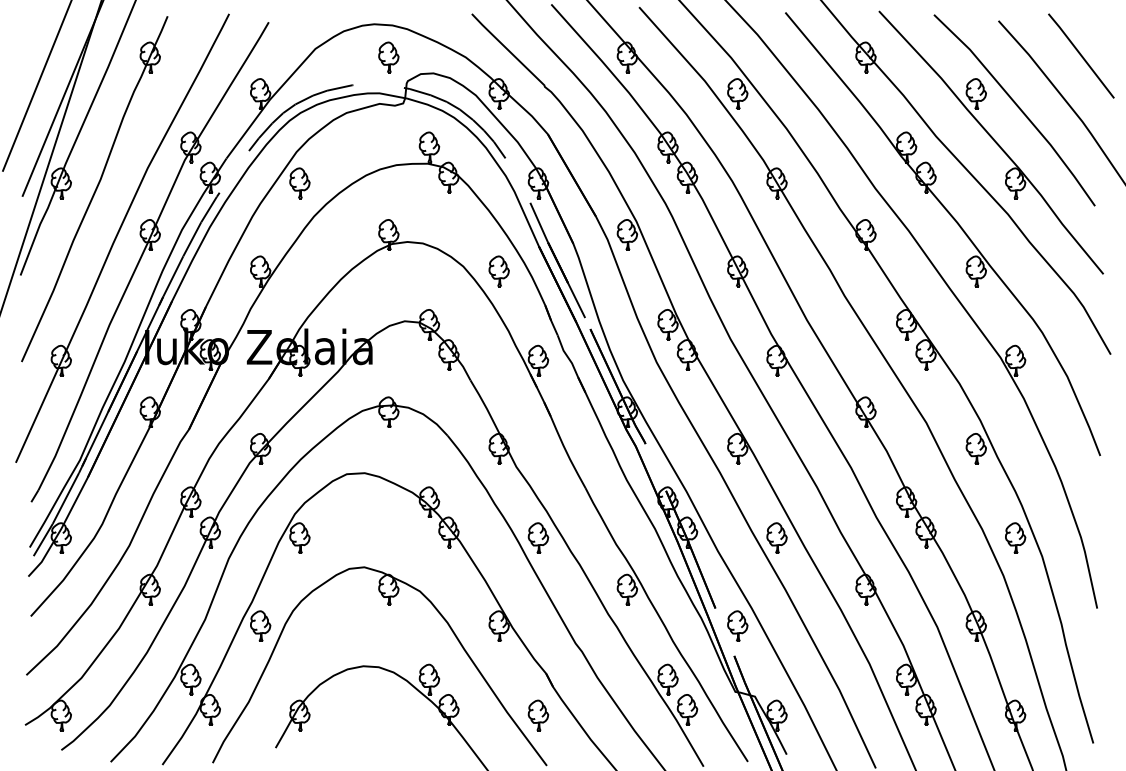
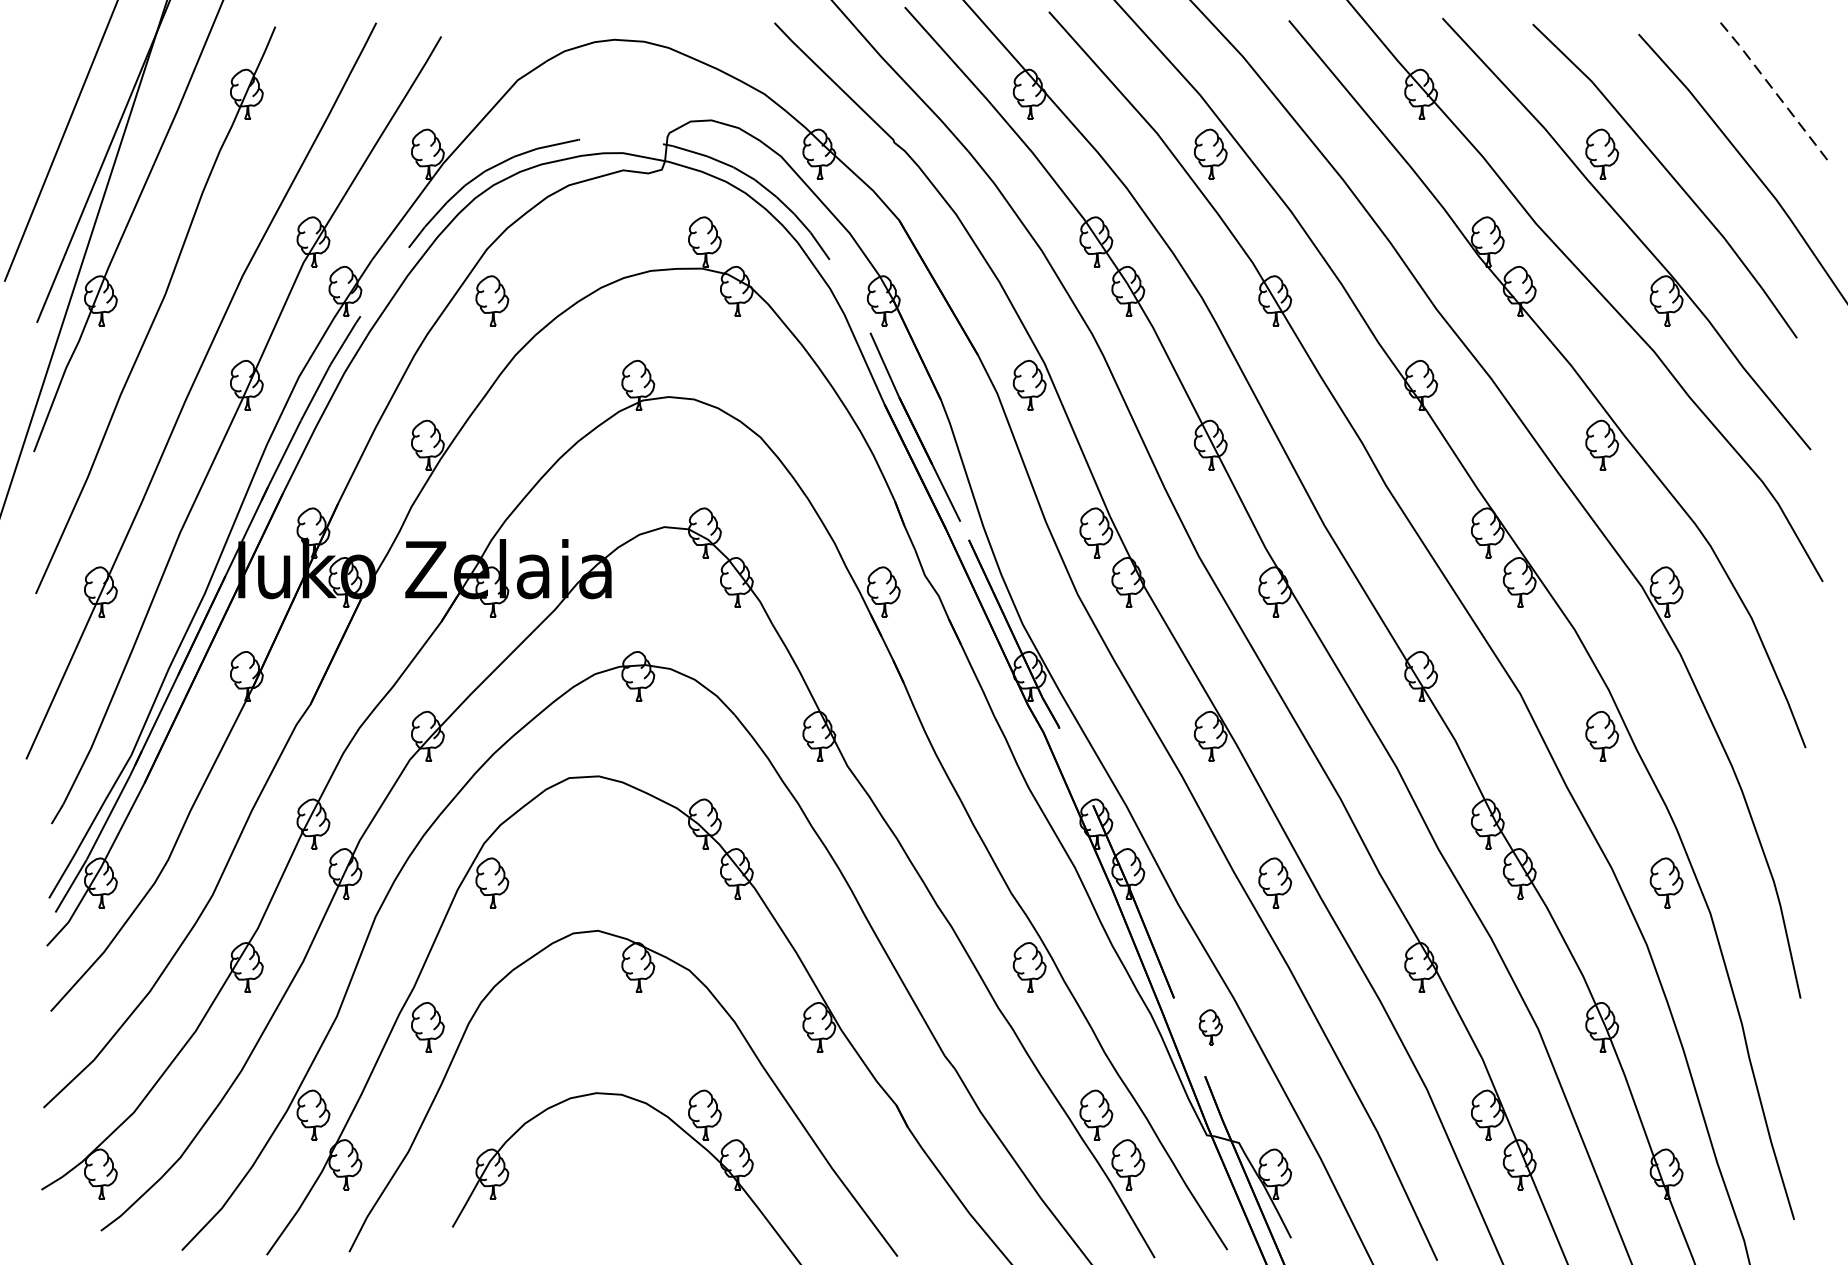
line: (1081, 55) -> (1774, 91), solid -> dashed
part: (388, 57) -> (637, 94), removed
part: (498, 271) -> (818, 445), removed
part: (538, 537) -> (883, 881), removed
part: (737, 625) -> (1210, 1026), size x0.7
part: (538, 715) -> (883, 1173), removed

